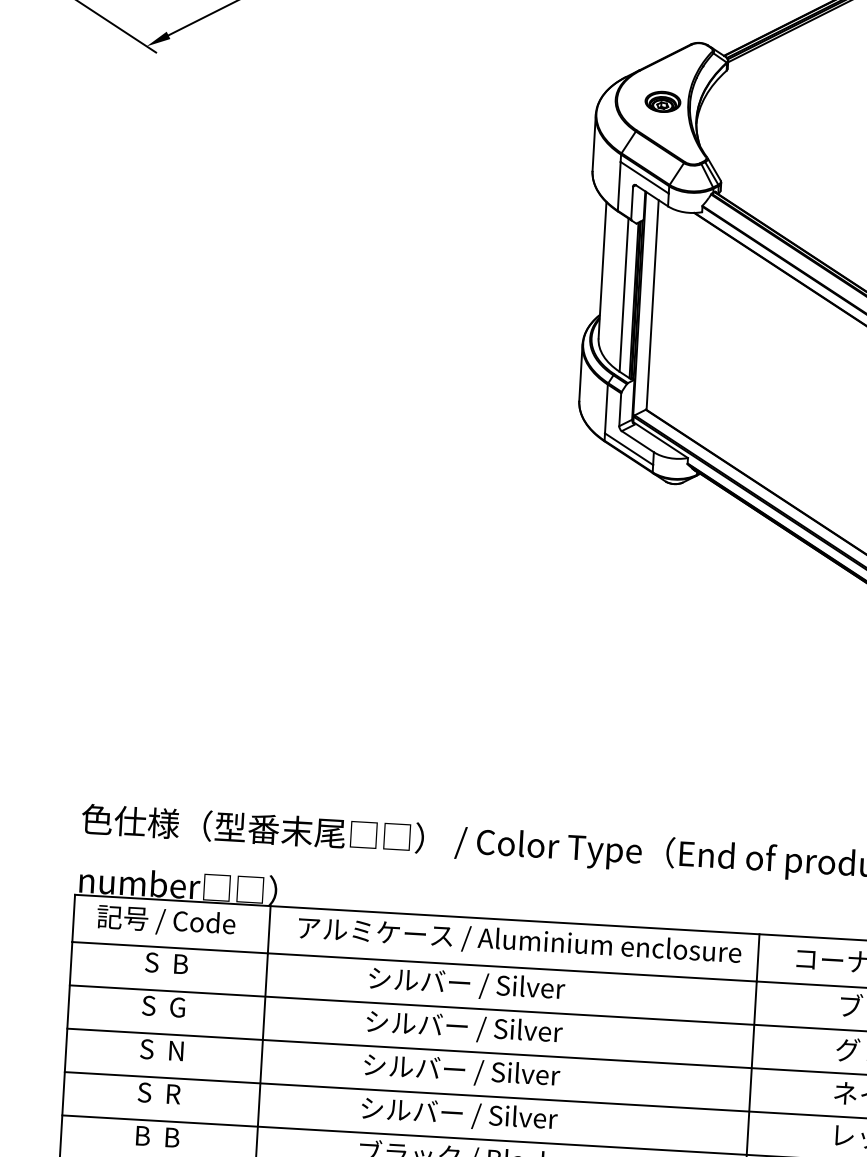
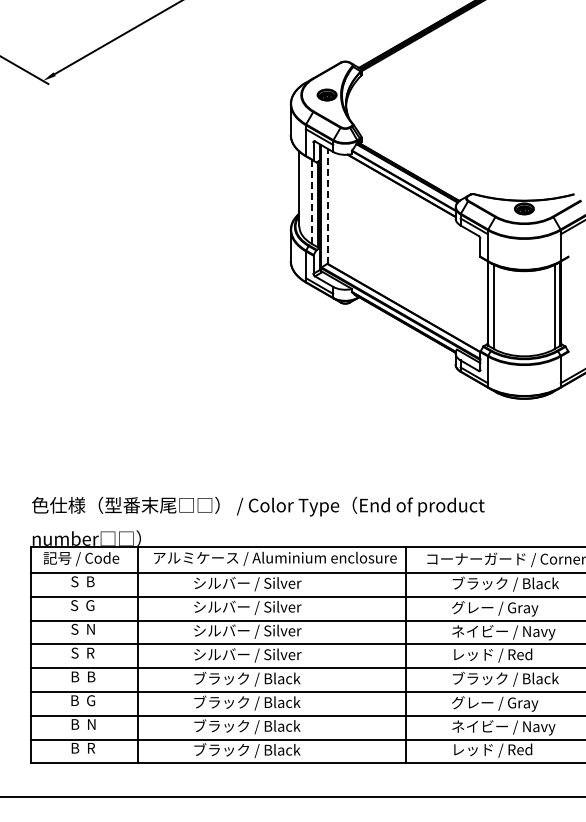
line: (623, 294) -> (311, 201), solid -> dashed
line: (651, 305) -> (327, 206), solid -> dashed

